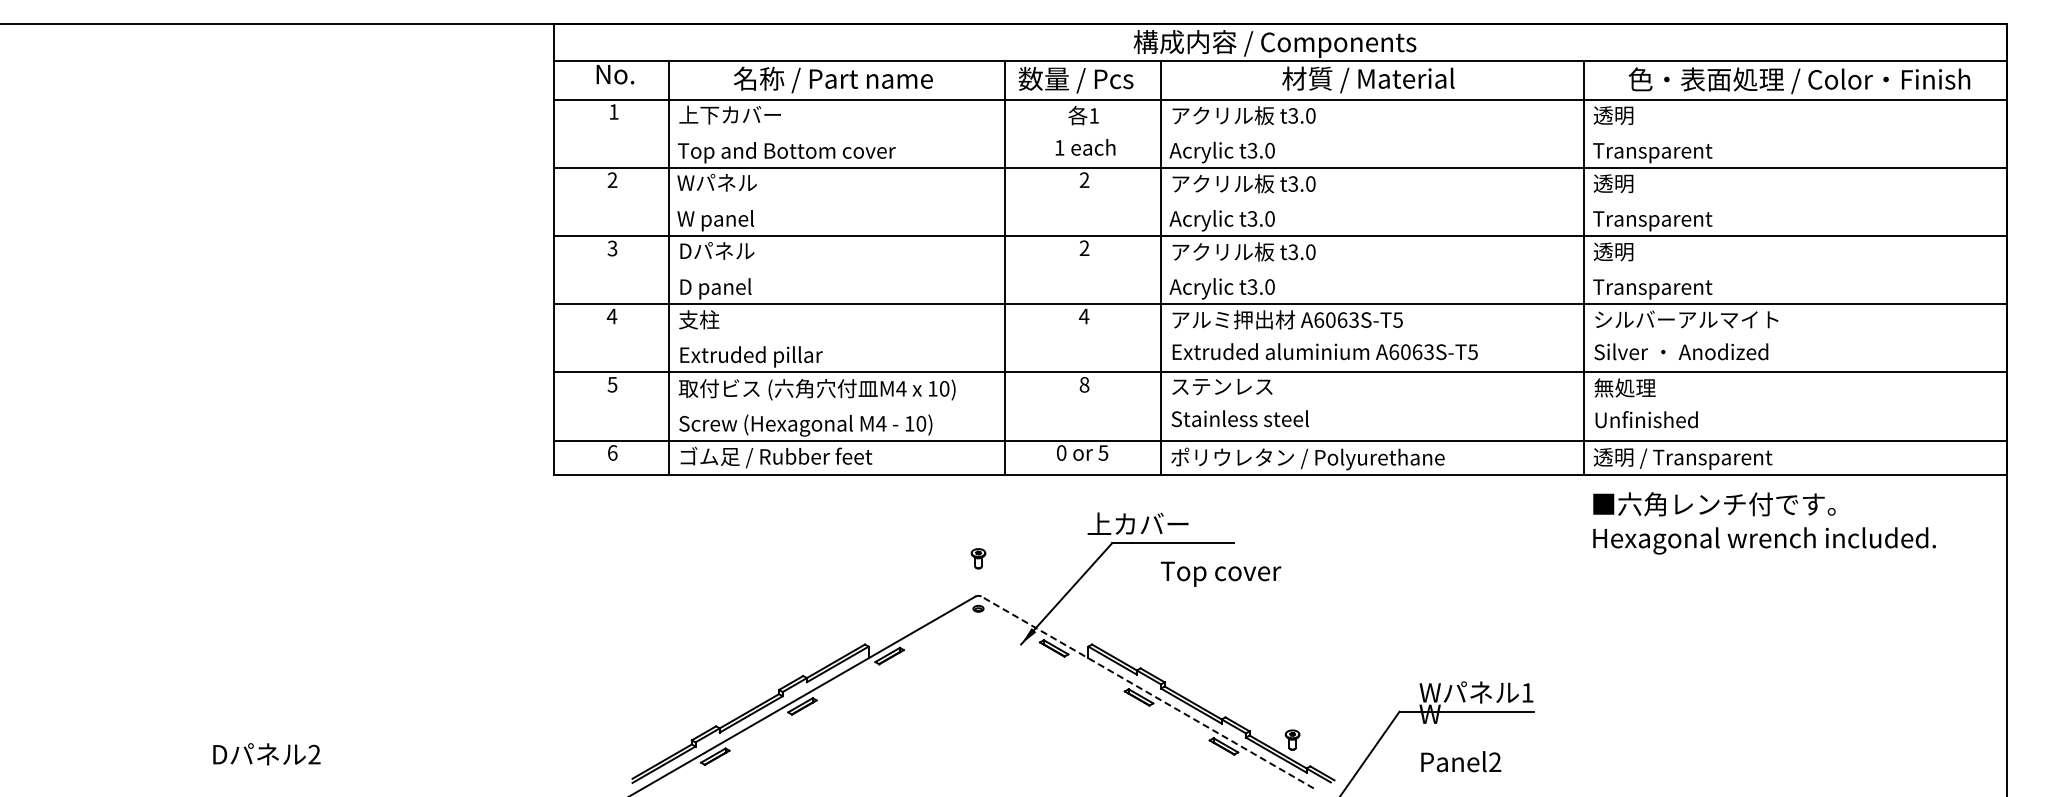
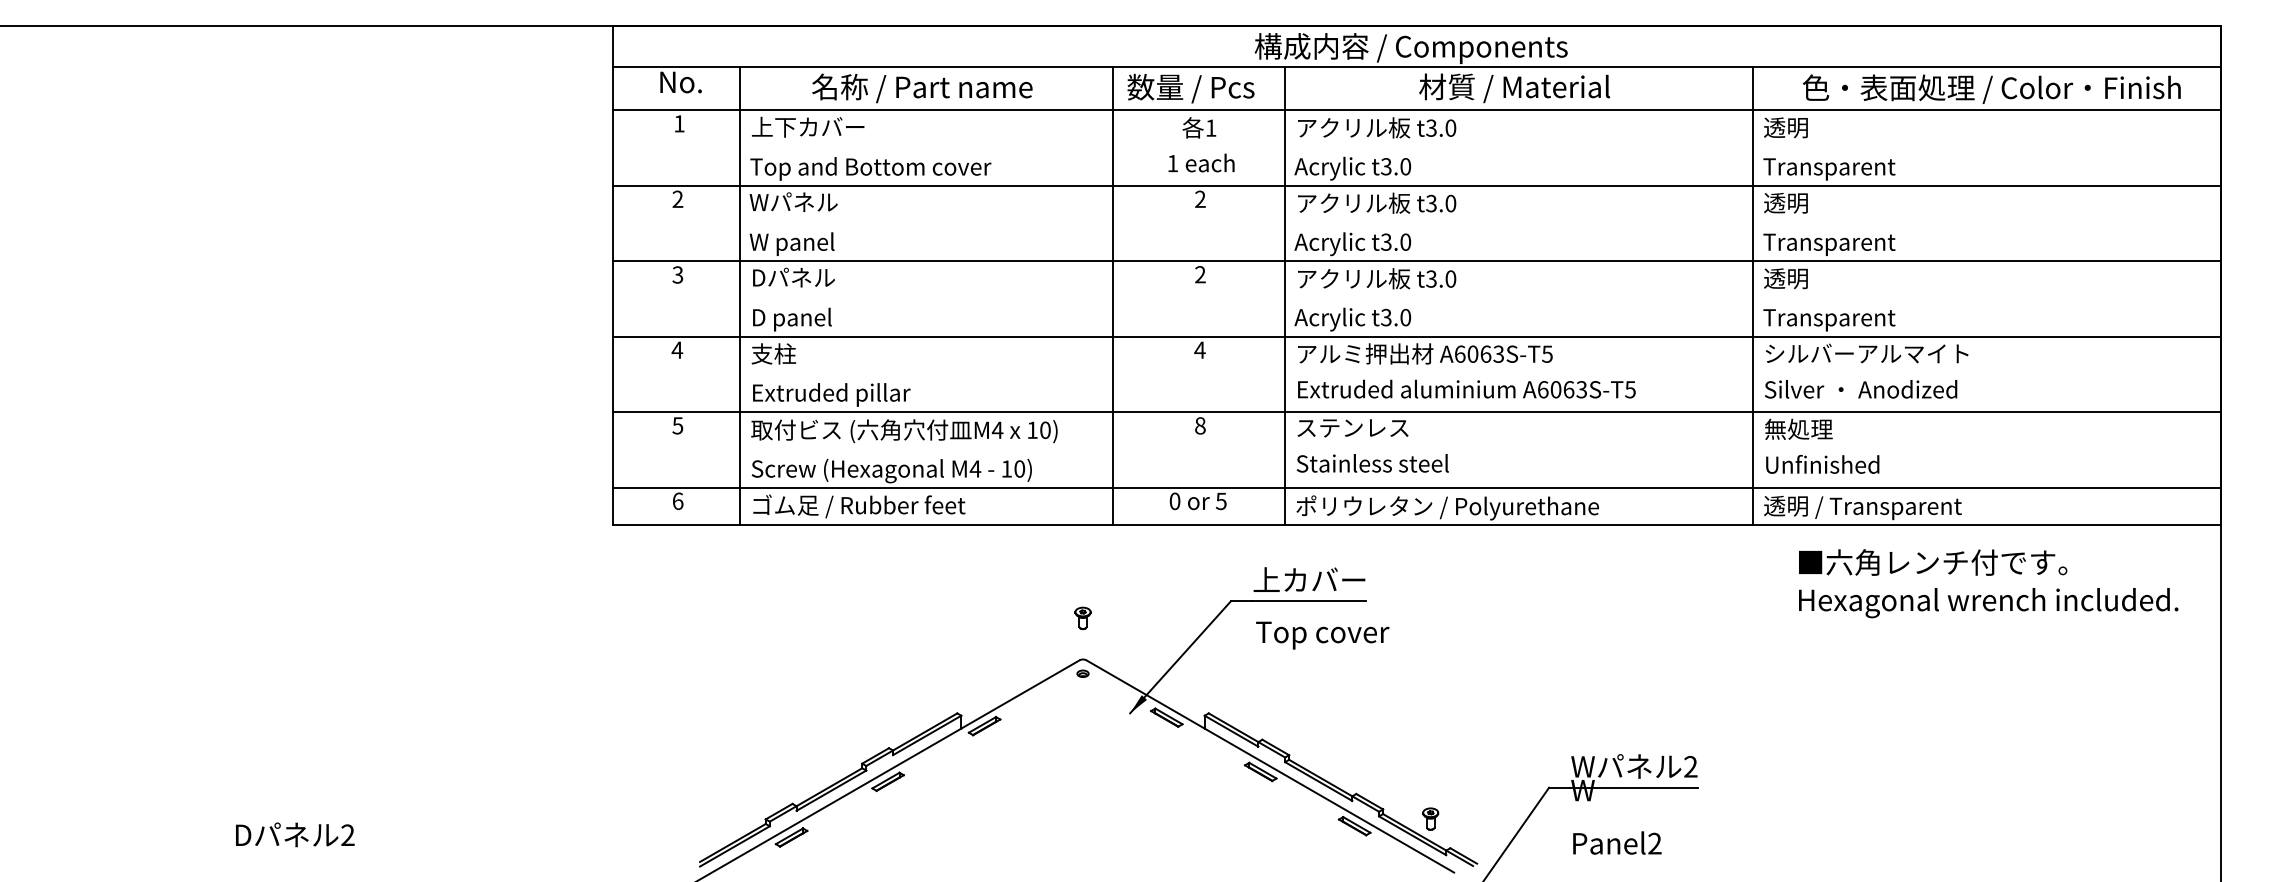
text: (1137, 523) -> (1308, 579), moved
text: (1764, 523) -> (1988, 583), moved
text: (1220, 573) -> (1322, 634), moved
line: (1147, 692) -> (1270, 766), dashed -> solid
text: (1527, 692) -> (1690, 766), 1 -> 2

